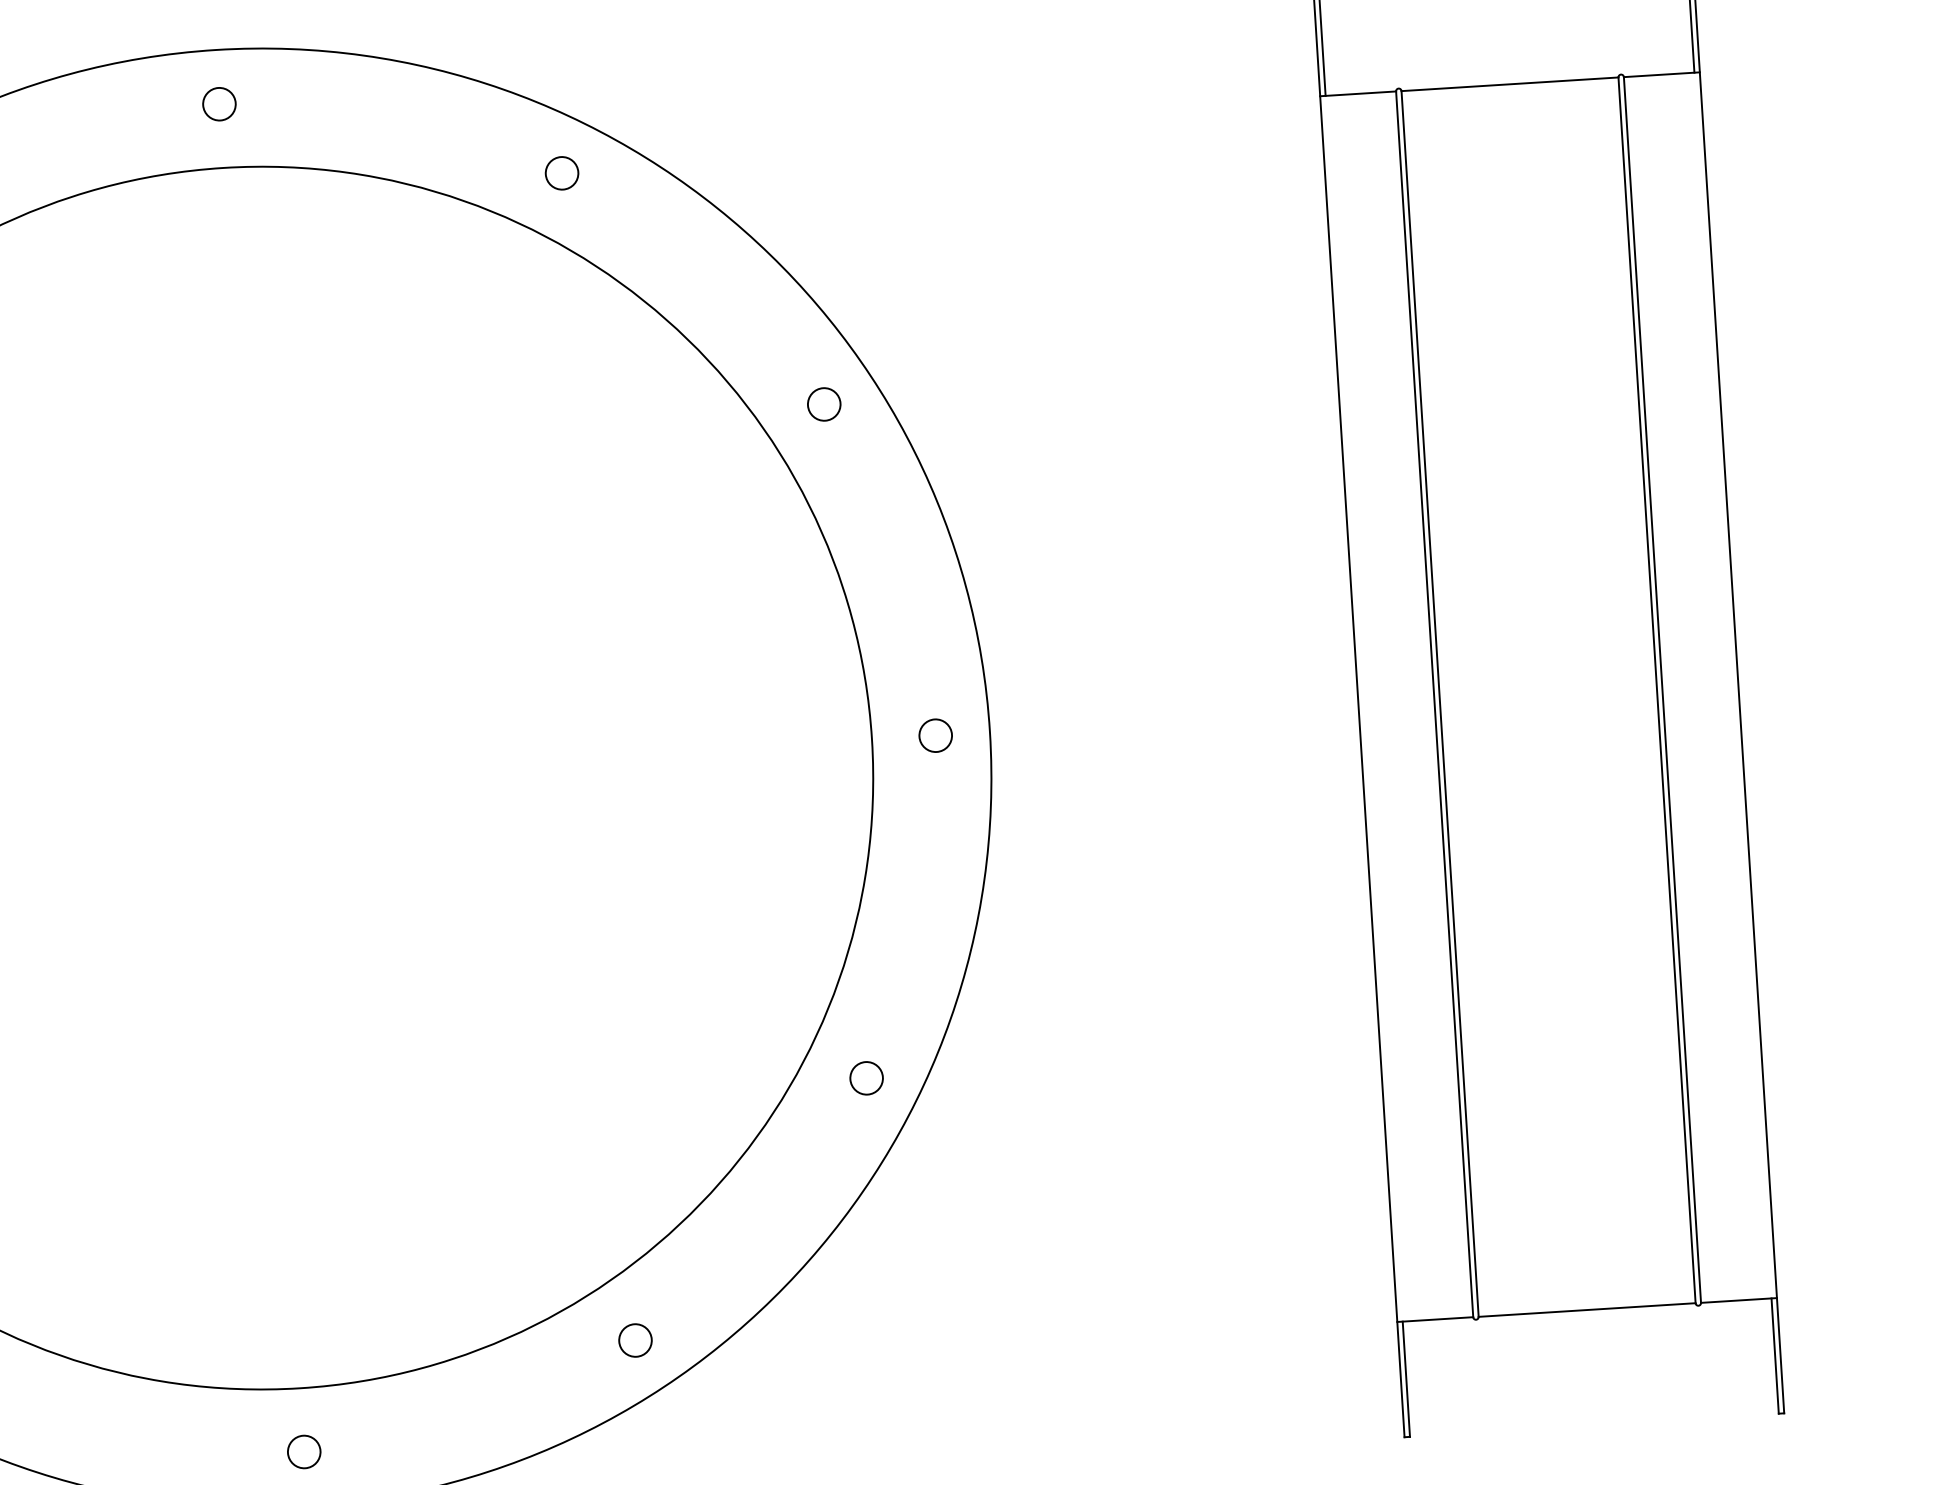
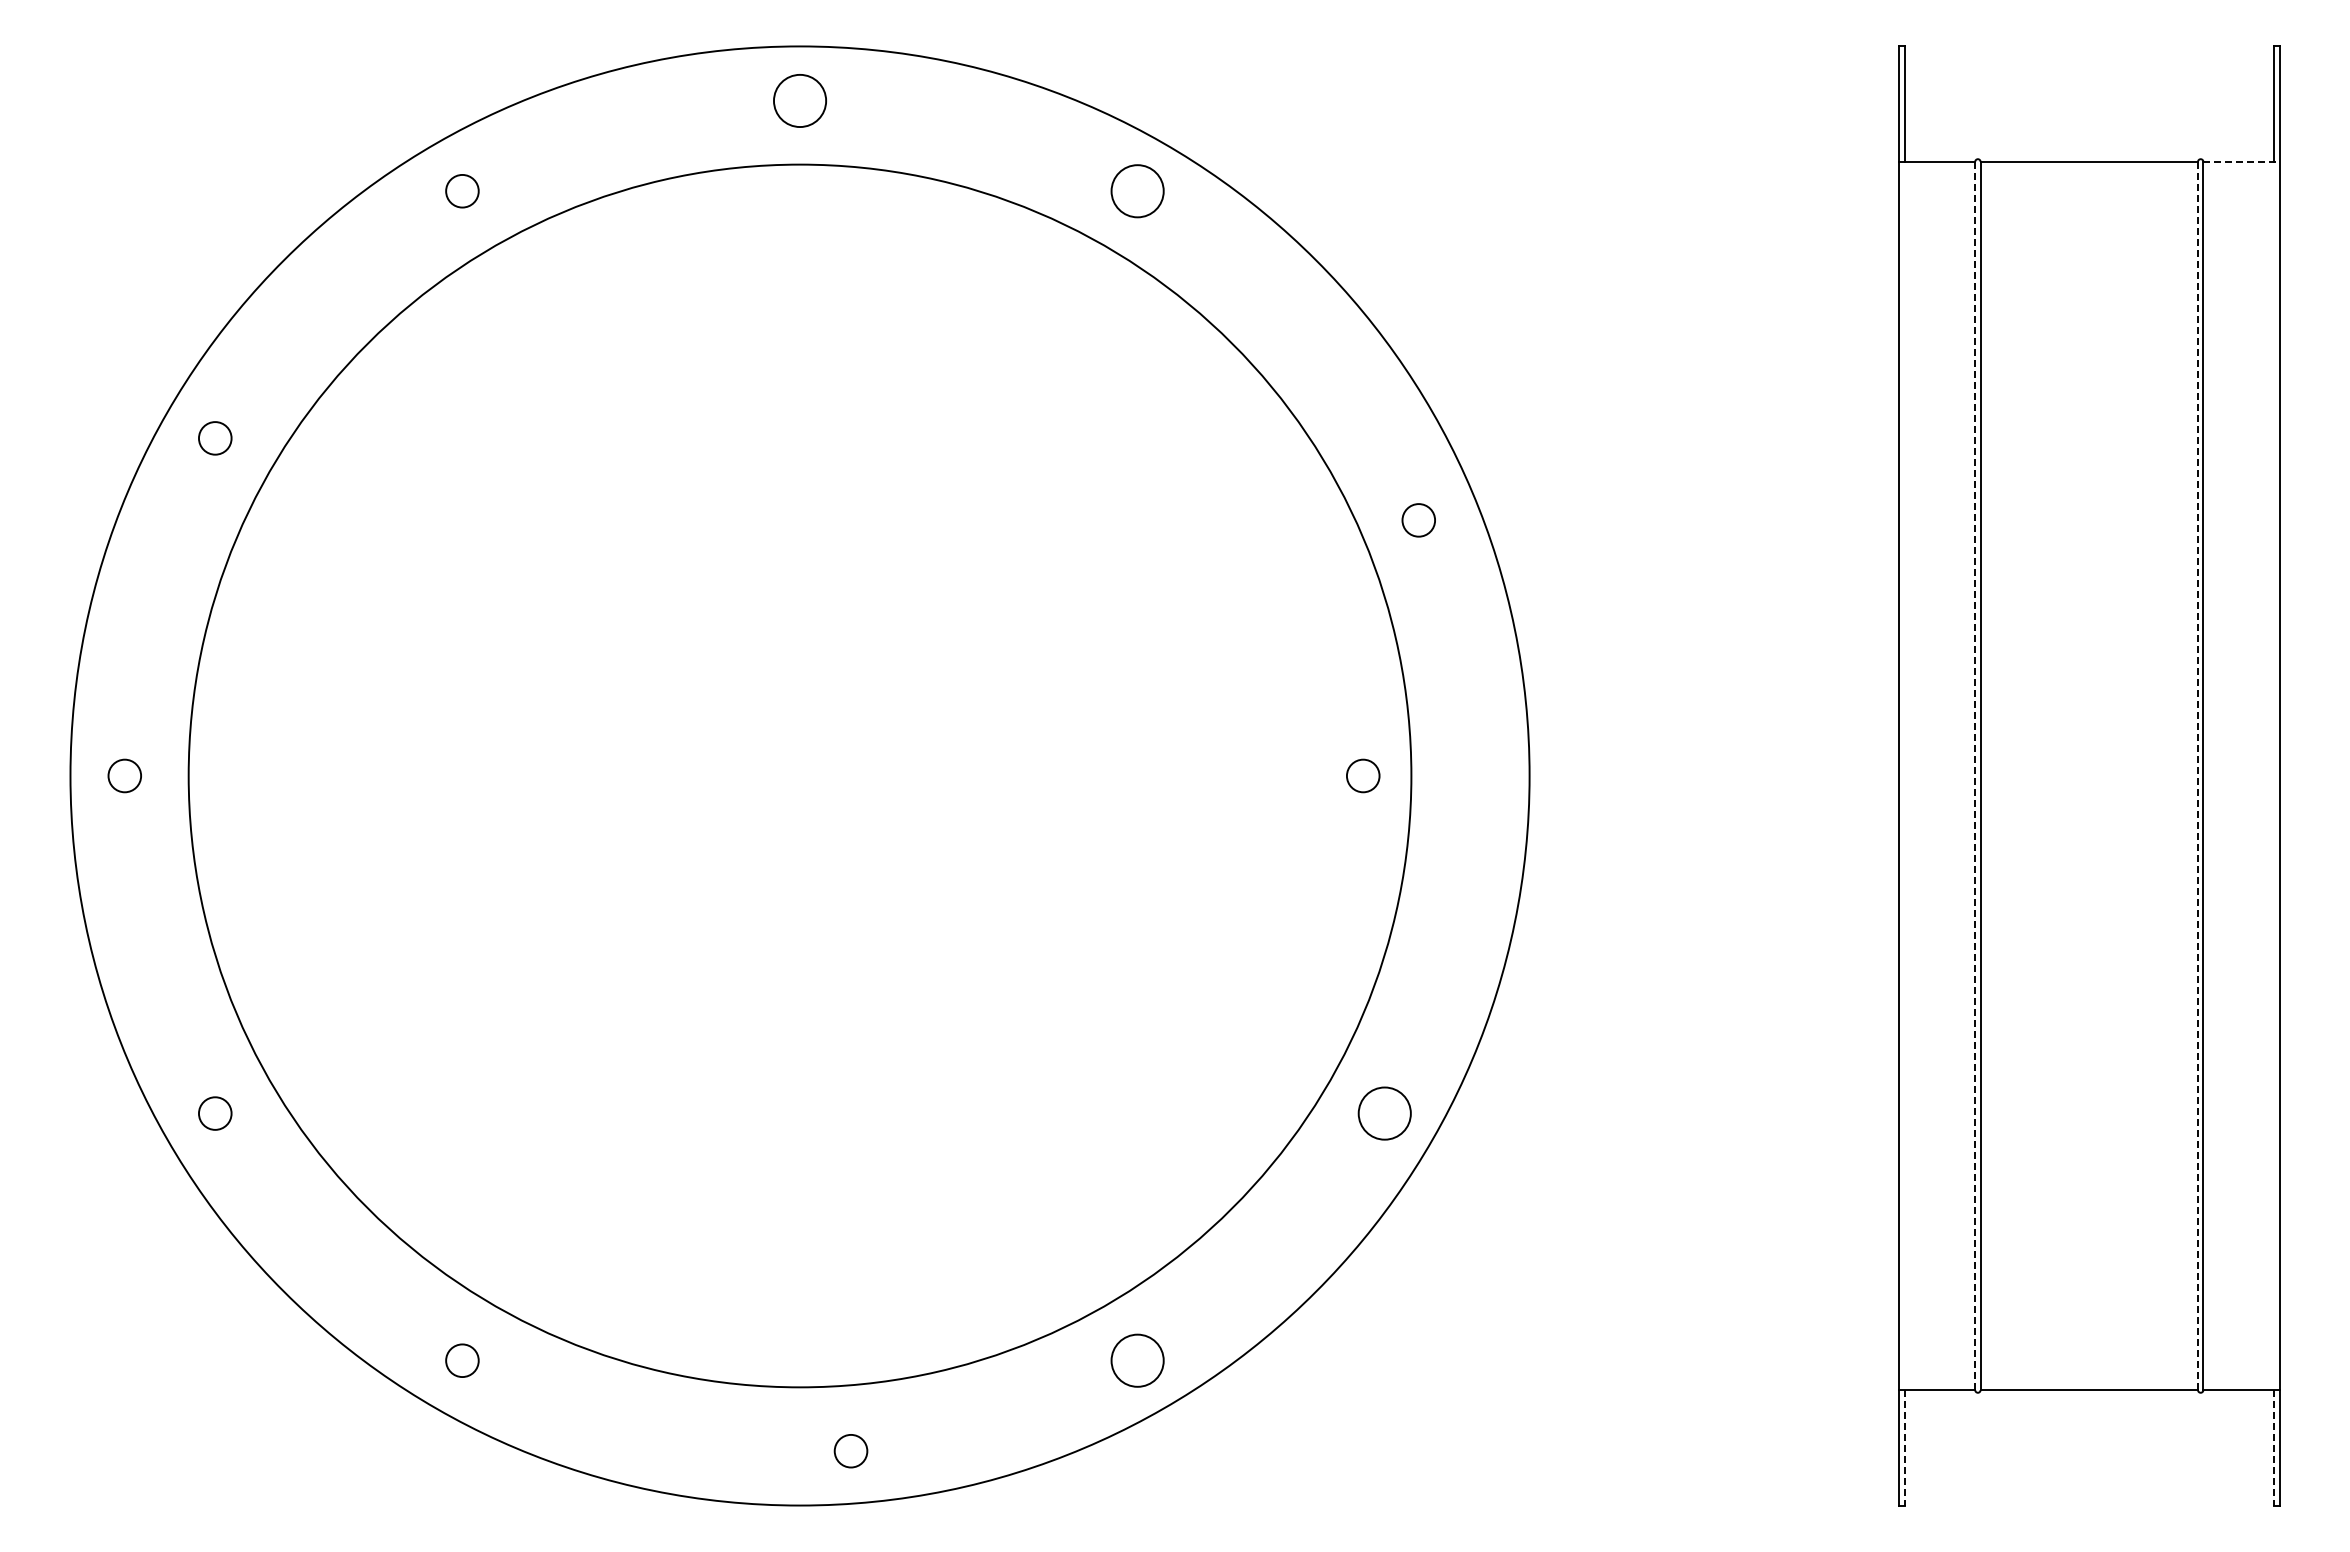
line: (1661, 74) -> (2241, 161), solid -> dashed
circle: (218, 103) -> (799, 100), size x1.6
circle: (561, 172) -> (1137, 190), size x1.6
circle: (823, 404) -> (1418, 520), moved
line: (1656, 690) -> (2197, 776), solid -> dashed
line: (1435, 704) -> (1975, 776), solid -> dashed
circle: (935, 735) -> (1363, 775), moved
circle: (866, 1078) -> (1384, 1113), size x1.6
circle: (635, 1340) -> (1137, 1360), size x1.6
line: (1775, 1355) -> (2274, 1447), solid -> dashed
line: (1406, 1378) -> (1904, 1447), solid -> dashed
circle: (303, 1452) -> (850, 1451), moved

